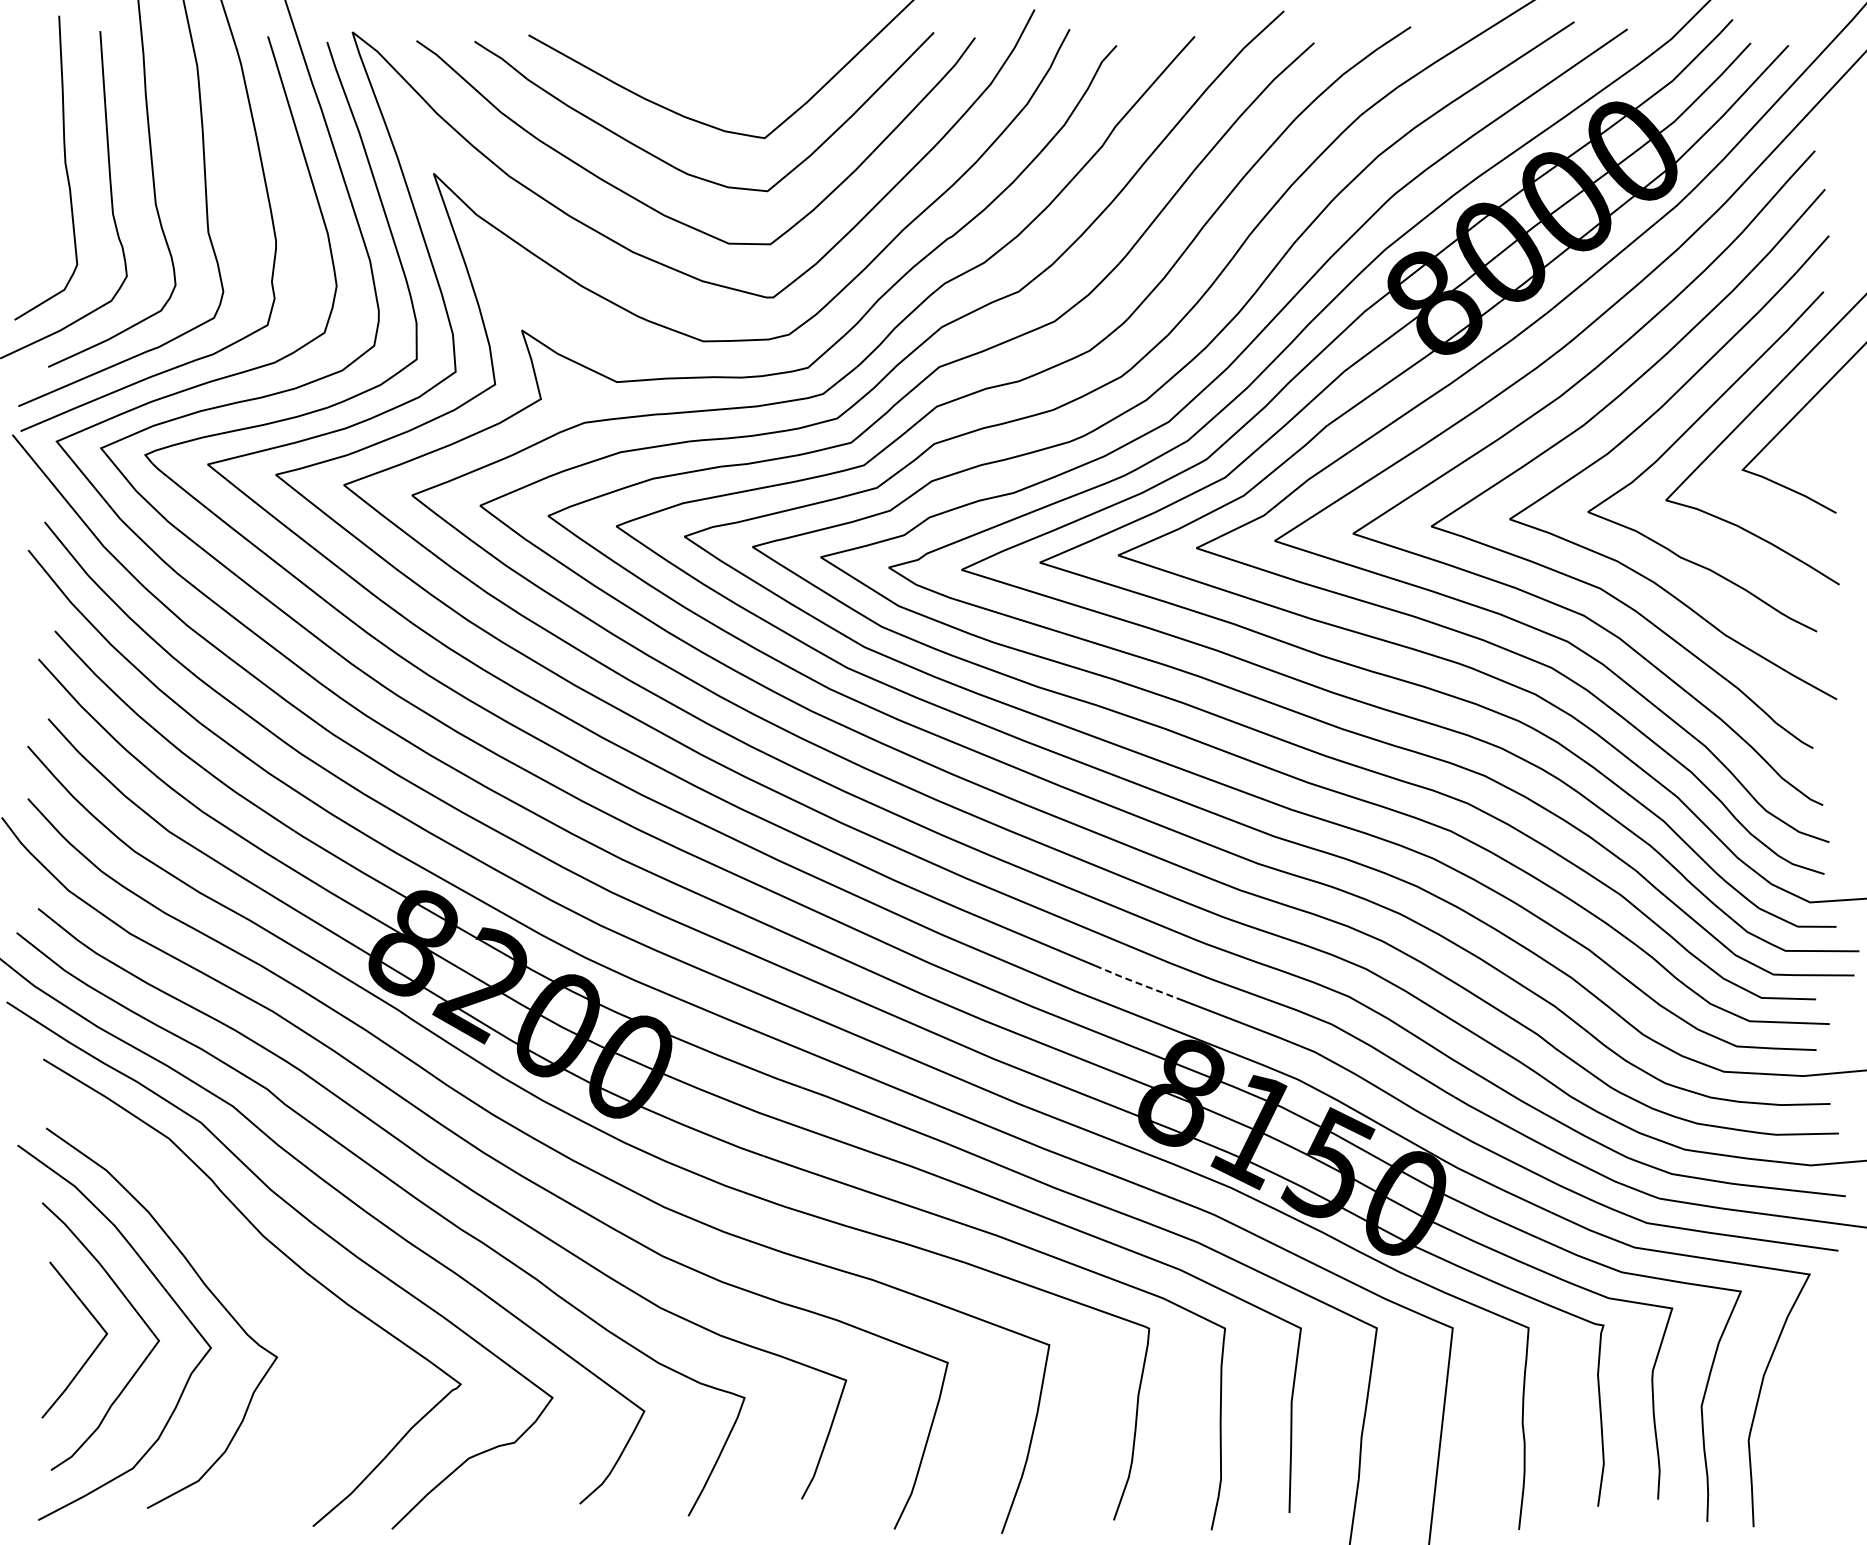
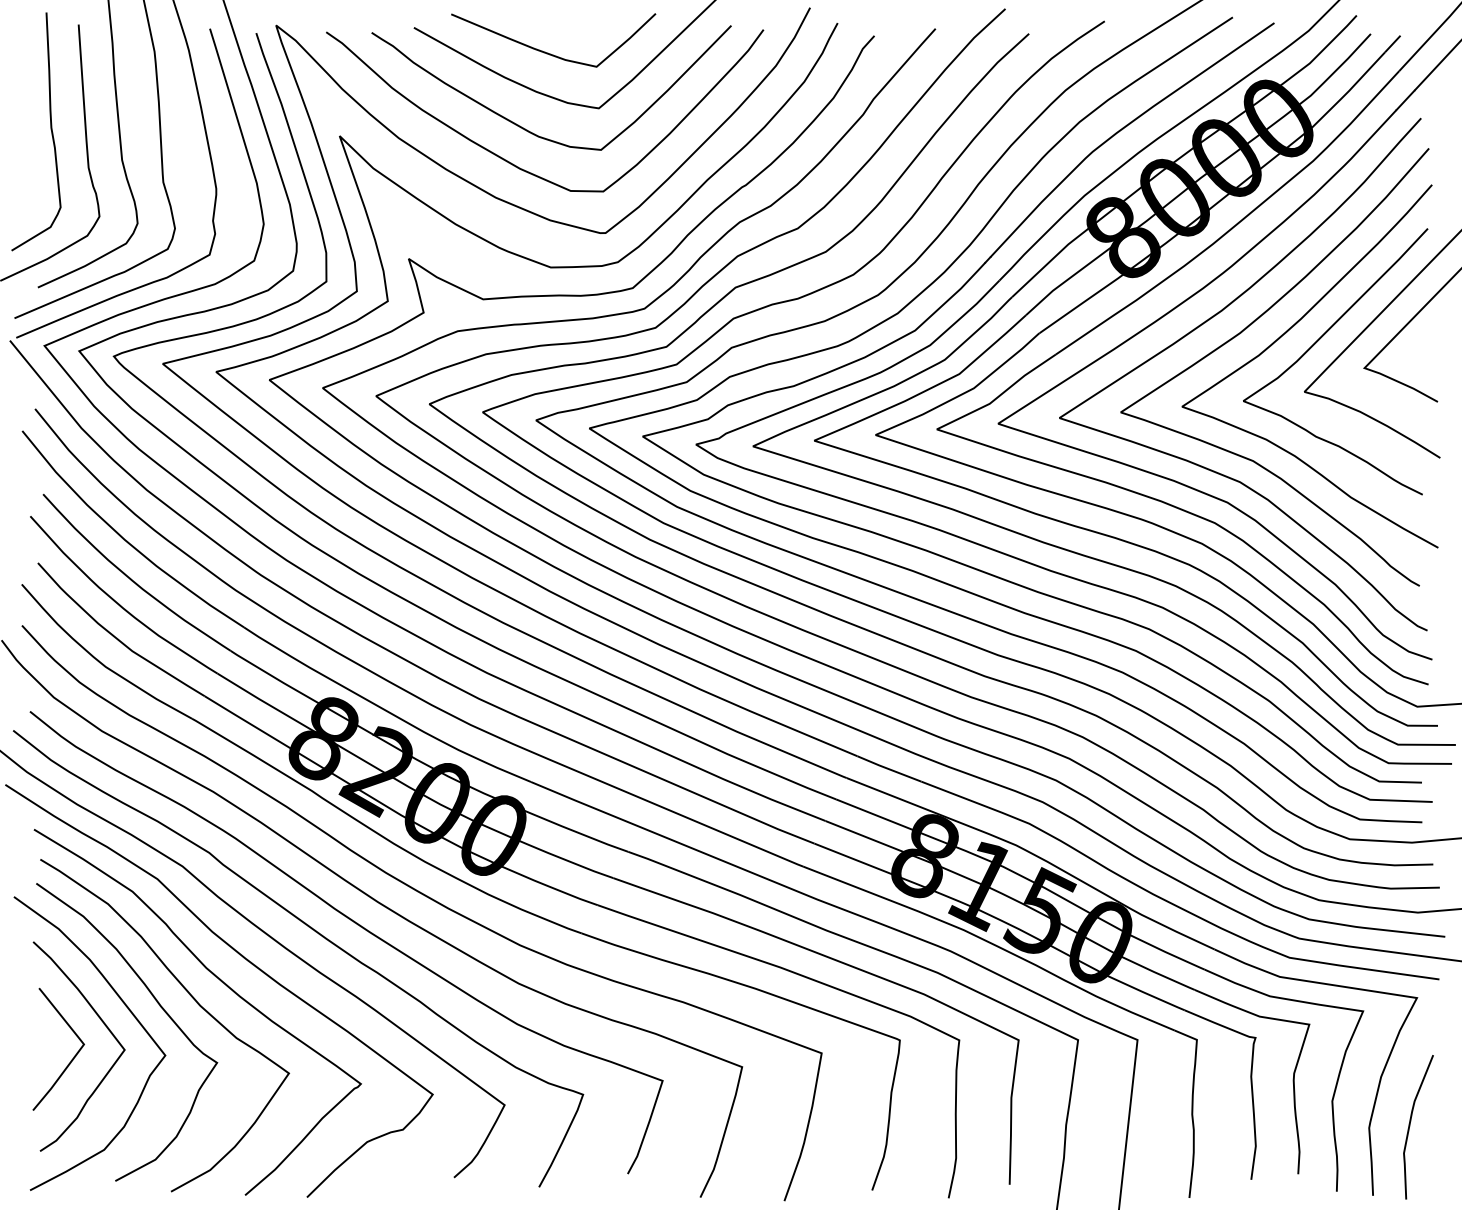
curve: (698, 66) -> (547, 52), added
line: (1134, 982) -> (888, 769), dashed -> solid
curve: (250, 1280) -> (196, 1002), added
curve: (1801, 1436) -> (1410, 1124), added

